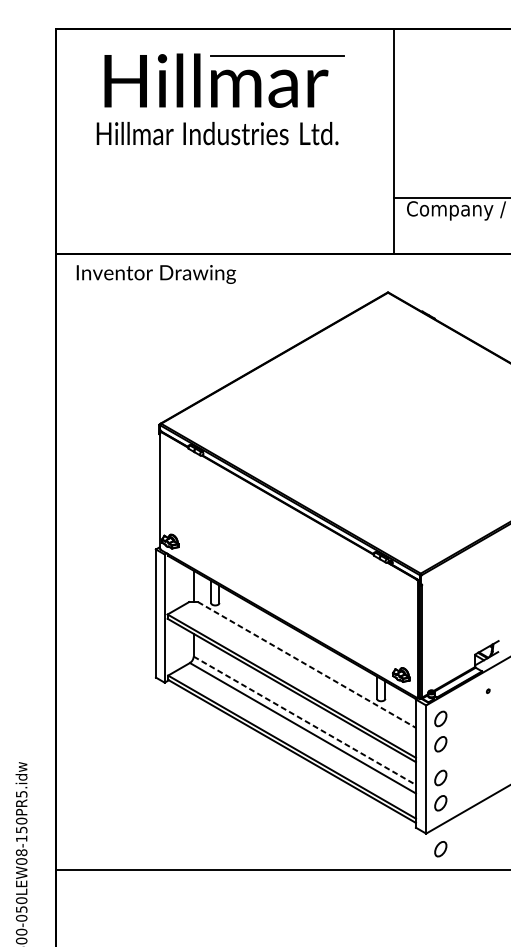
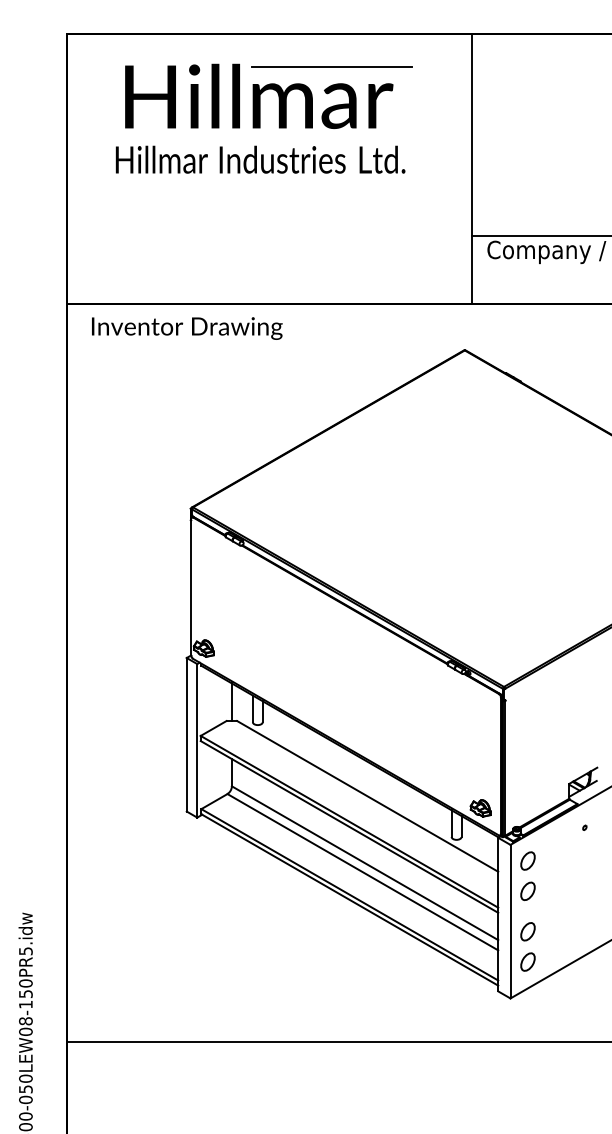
line: (306, 665) -> (367, 796), dashed -> solid
line: (305, 720) -> (365, 863), dashed -> solid
part: (440, 848) -> (527, 1016), removed

